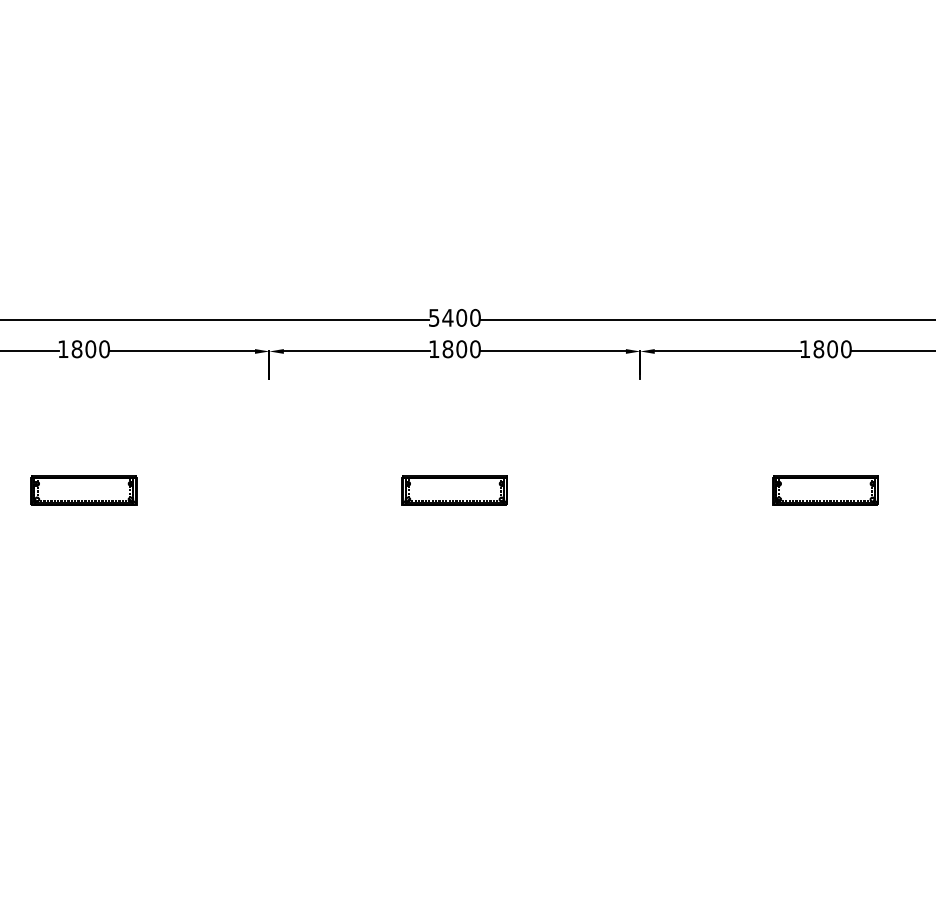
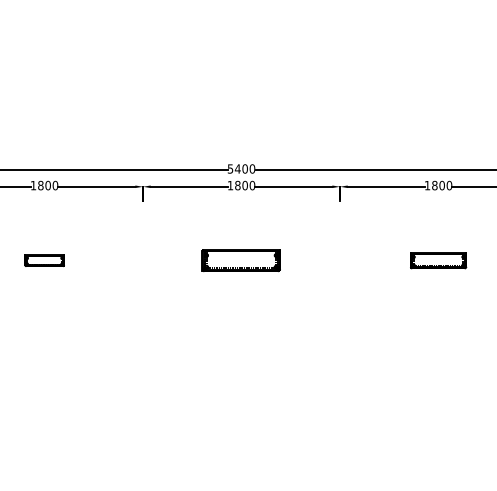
part: (83, 490) -> (44, 260), size x0.7
part: (454, 490) -> (241, 260), size x1.4

